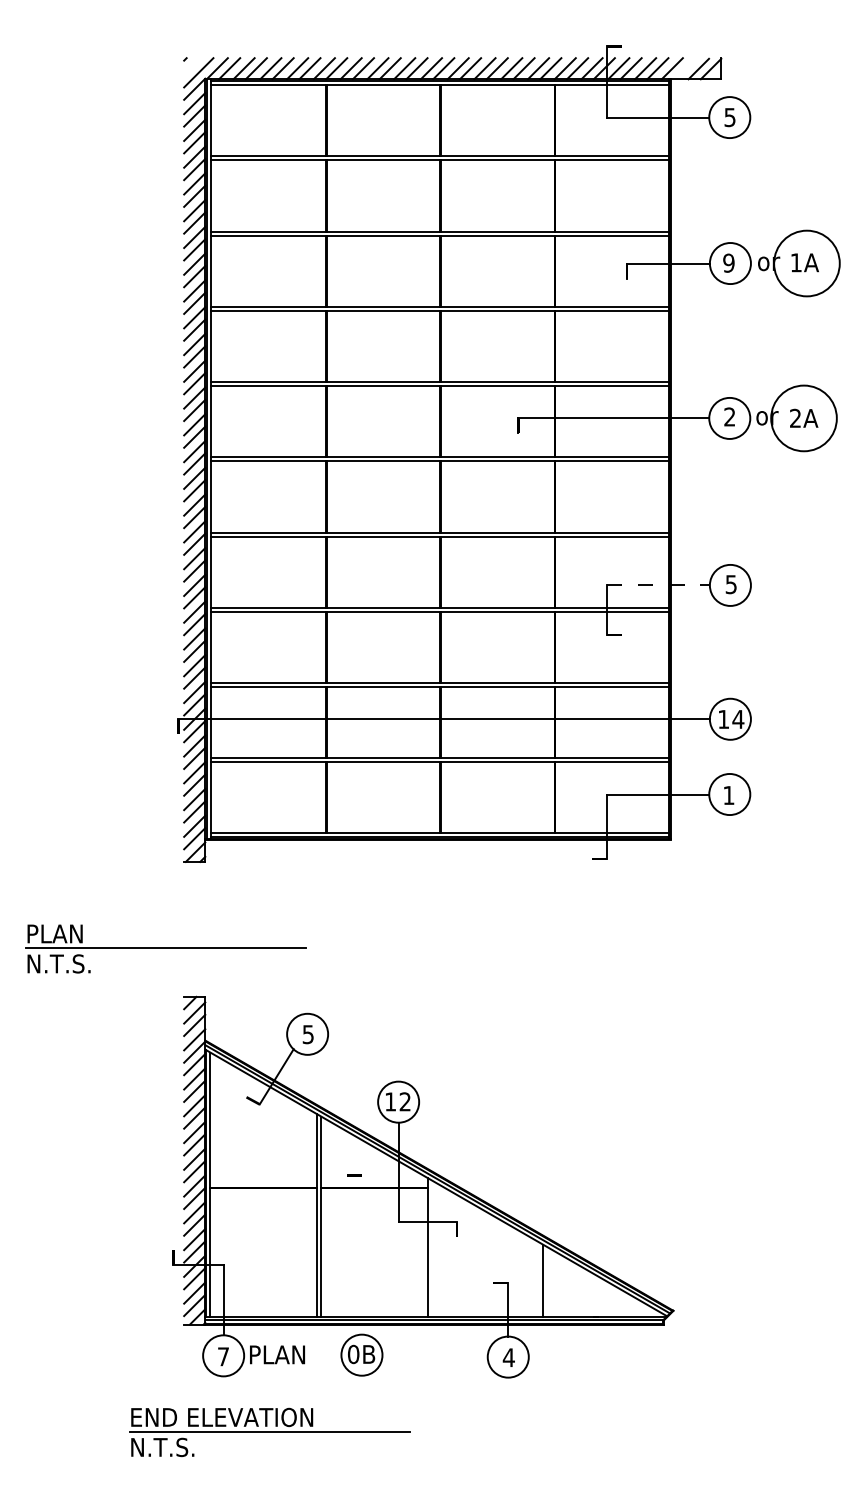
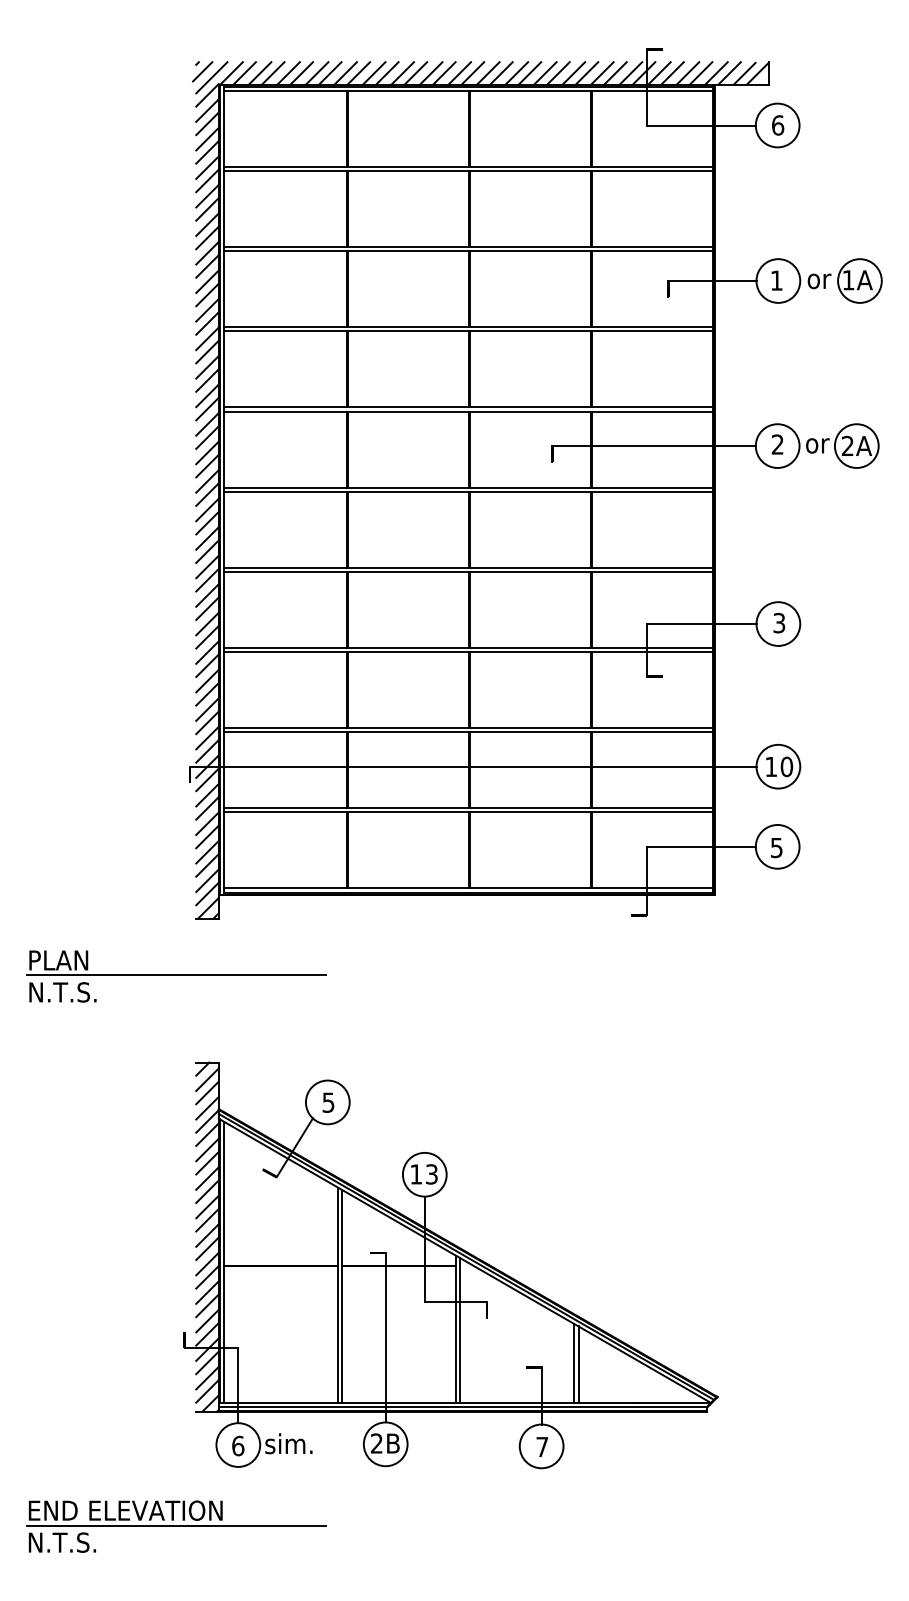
line: (190, 66) -> (202, 71), added
line: (684, 68) -> (729, 73), added
text: (730, 117) -> (778, 125), 5 -> 6
text: (728, 263) -> (776, 280), 9 -> 1
circle: (806, 263) -> (859, 280), size x0.62
circle: (803, 417) -> (856, 445), size x0.62
text: (731, 583) -> (779, 622), 5 -> 3
line: (658, 585) -> (701, 624), dashed -> solid
text: (738, 719) -> (786, 766), 14 -> 10
text: (728, 796) -> (776, 848), 1 -> 5
part: (165, 949) -> (176, 976), moved
text: (404, 1101) -> (431, 1174), 12 -> 13
line: (432, 1248) -> (460, 1330), added
line: (361, 1254) -> (385, 1337), added
line: (539, 1279) -> (574, 1363), added
text: (277, 1354) -> (295, 1443), PLAN -> sim.
text: (353, 1354) -> (376, 1443), 0B -> 2B
text: (223, 1356) -> (238, 1445), 7 -> 6
text: (508, 1357) -> (541, 1446), 4 -> 7
part: (269, 1432) -> (176, 1526), moved

